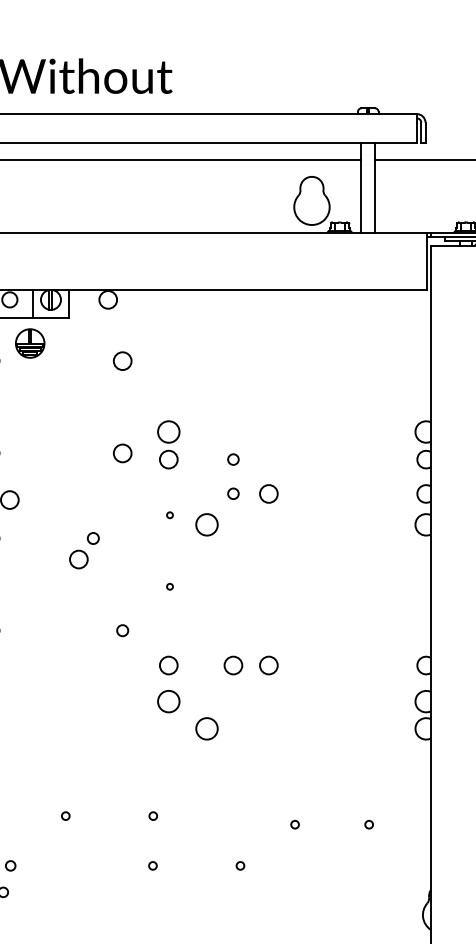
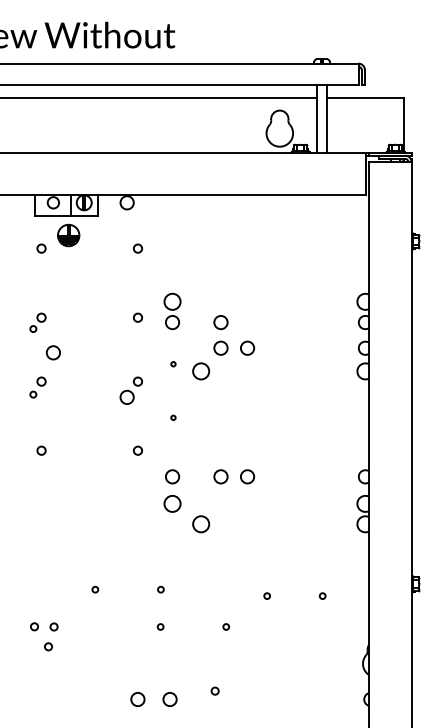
circle: (122, 360) -> (137, 248), size x0.62
circle: (122, 452) -> (137, 317), size x0.62
circle: (232, 459) -> (220, 322), size x1.67
circle: (232, 492) -> (220, 347), size x1.67
part: (83, 550) -> (130, 390), moved

